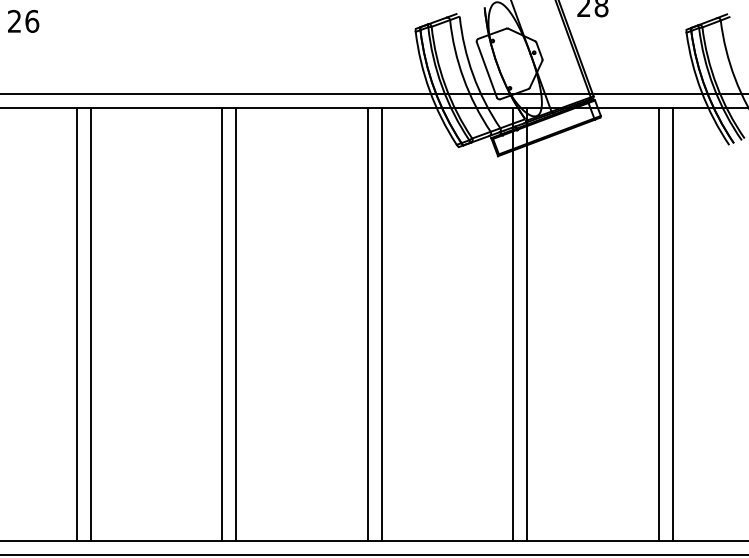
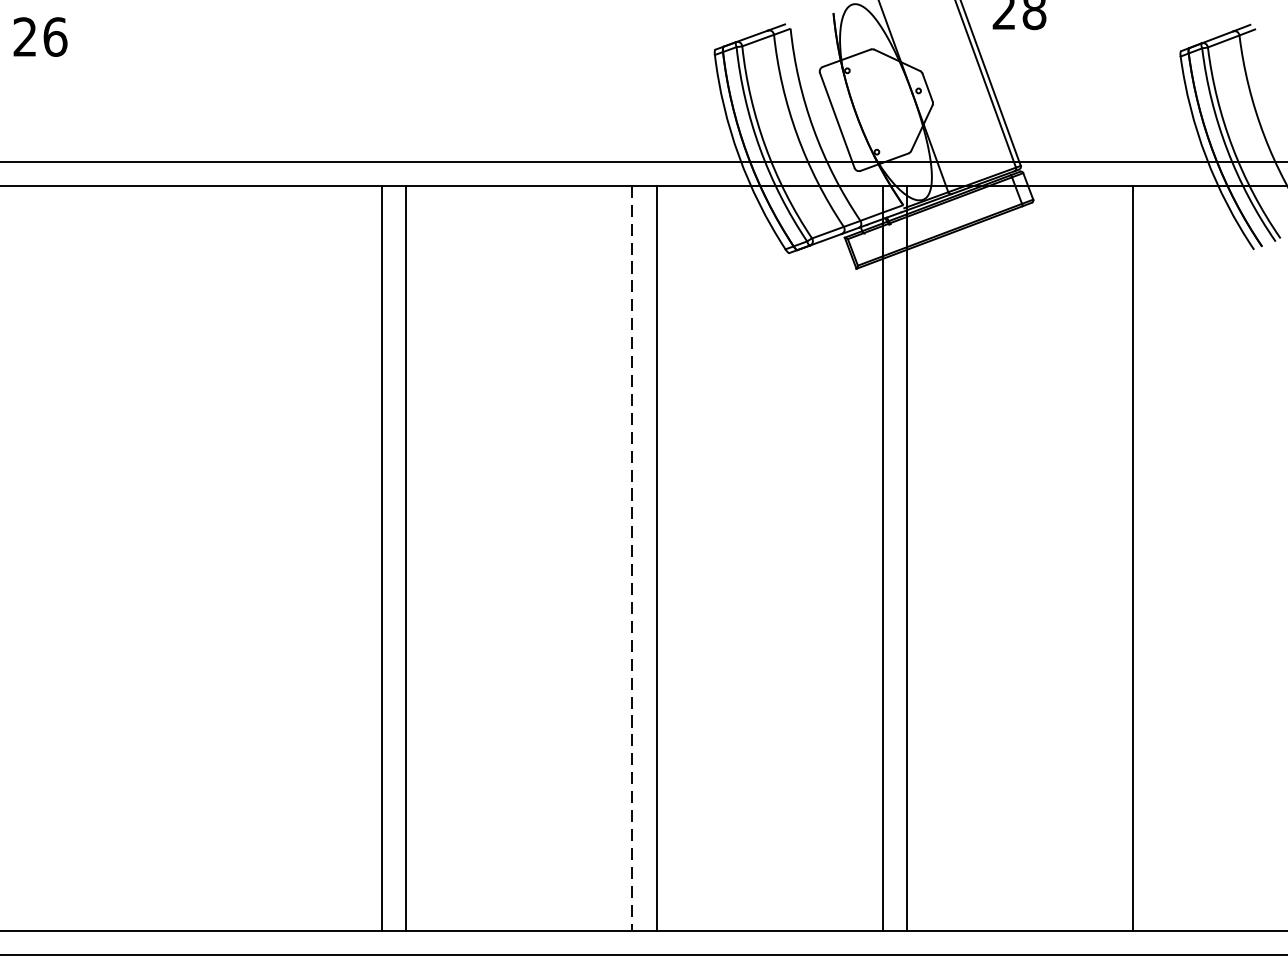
line: (76, 324) -> (131, 558), removed
line: (90, 324) -> (155, 558), removed
line: (367, 324) -> (631, 558), solid -> dashed
line: (672, 324) -> (1156, 558), removed

